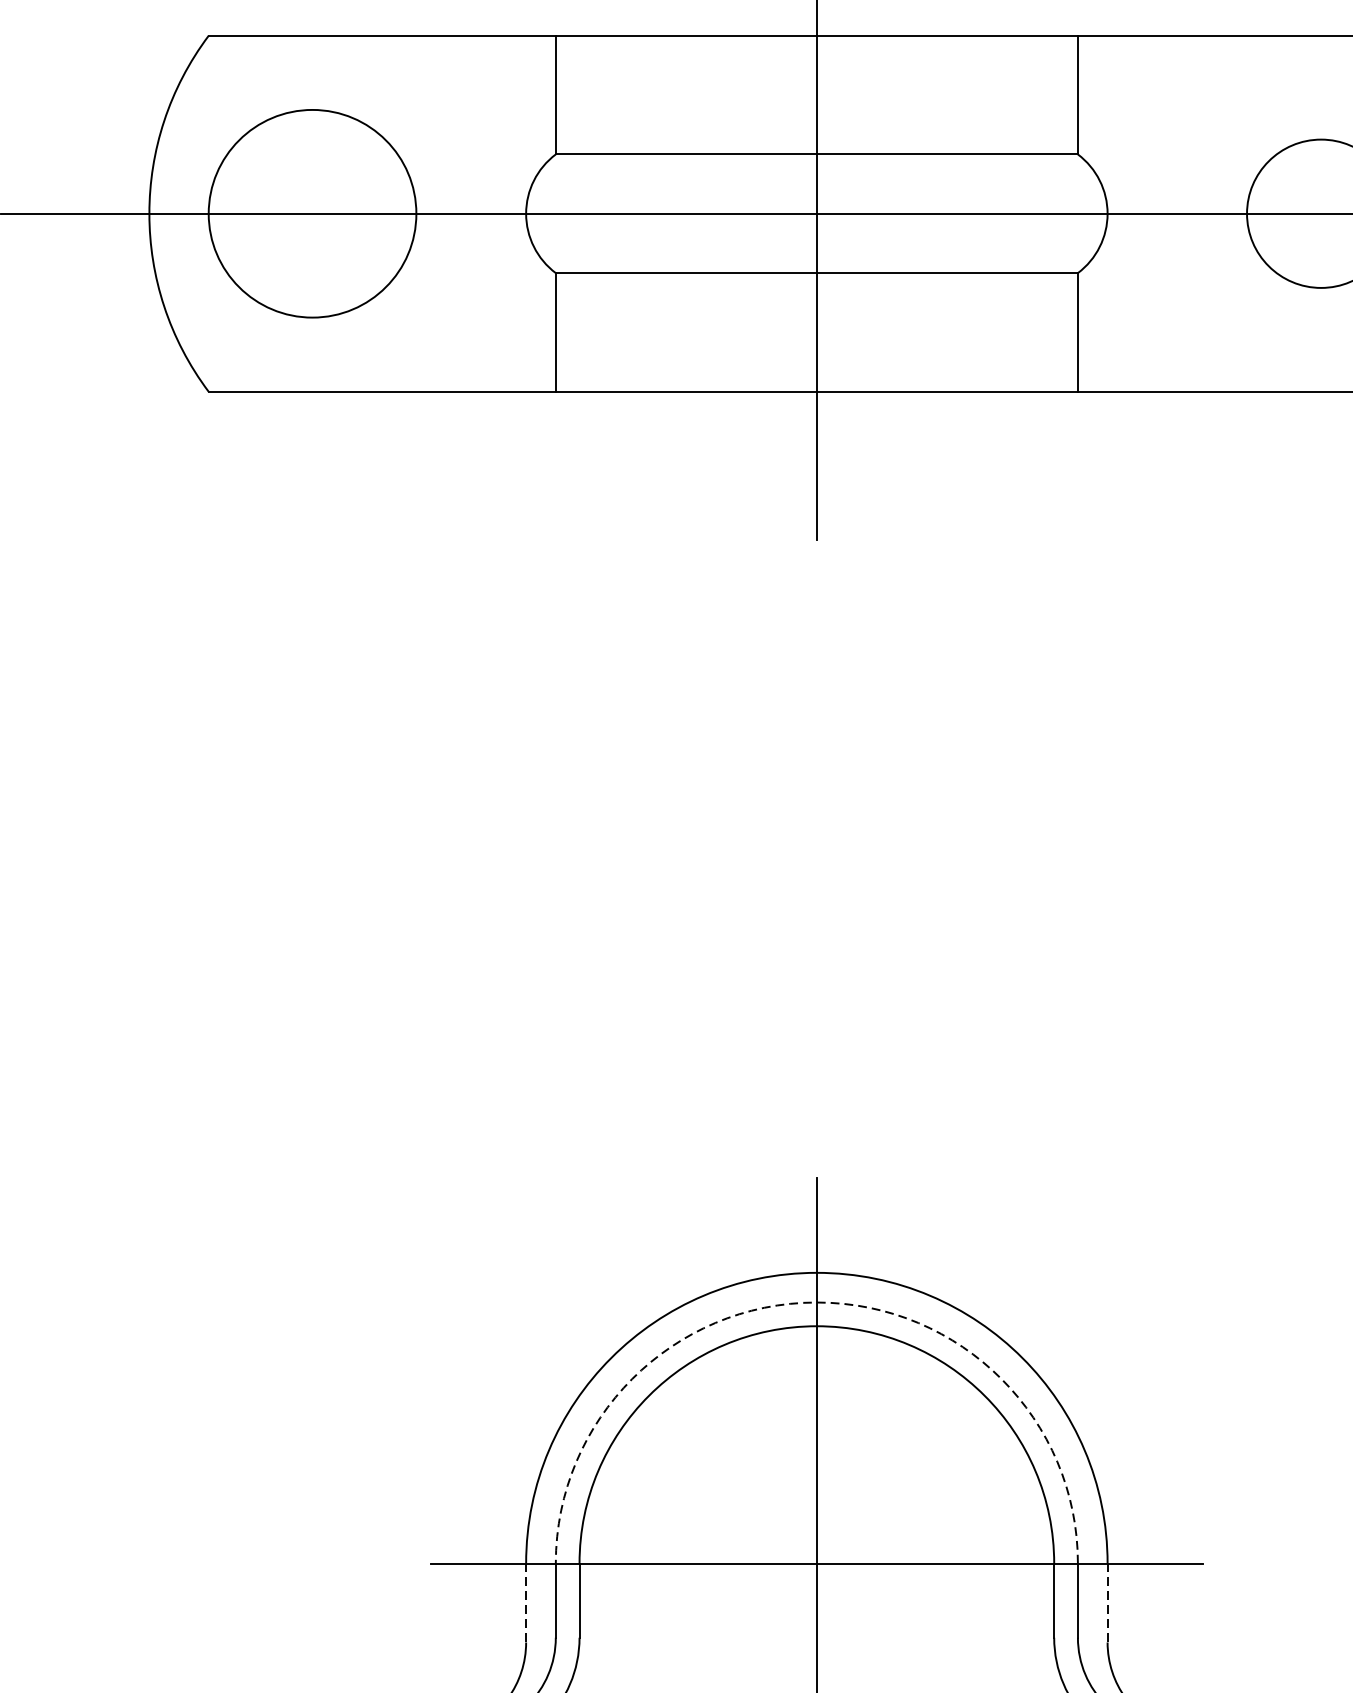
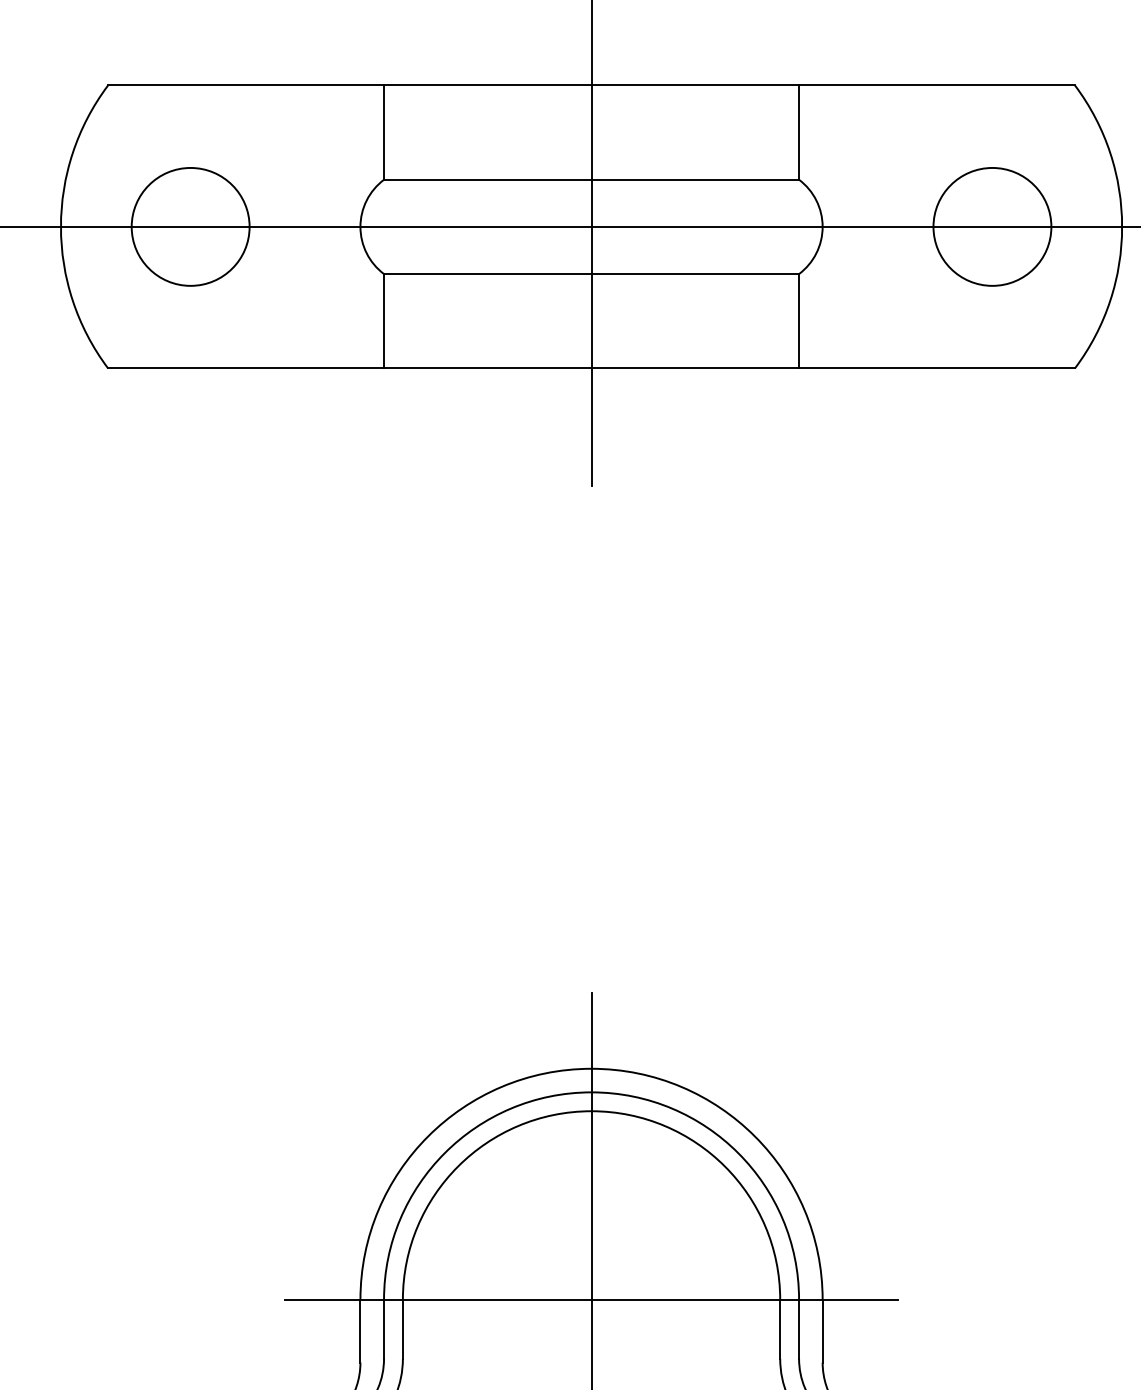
circle: (312, 213) -> (190, 226), size x0.71
arc: (816, 1302) -> (591, 1092), dashed -> solid
line: (526, 1603) -> (360, 1331), dashed -> solid
line: (1107, 1603) -> (822, 1331), dashed -> solid

